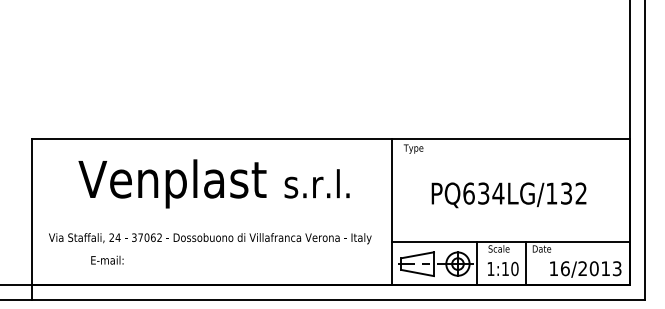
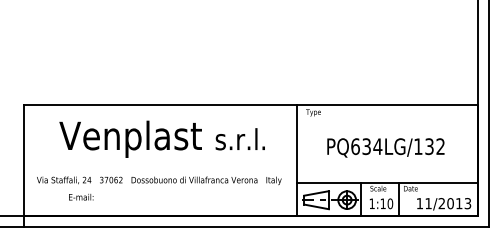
text: (565, 268) -> (428, 203), 16/2013 -> 11/2013

